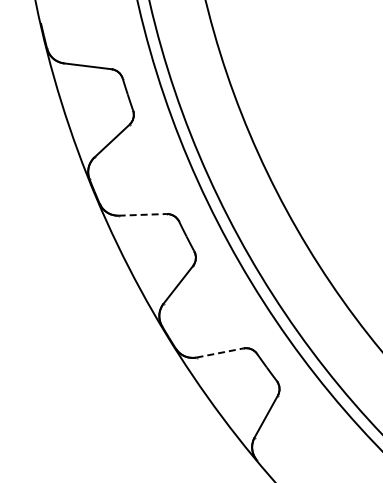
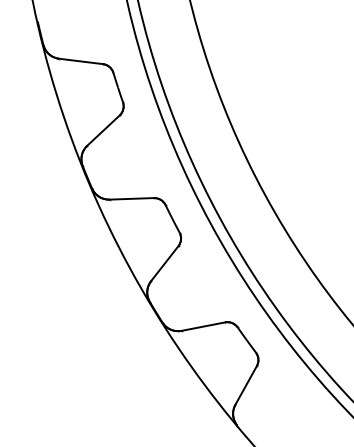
line: (143, 214) -> (132, 198), dashed -> solid
line: (220, 352) -> (203, 326), dashed -> solid

